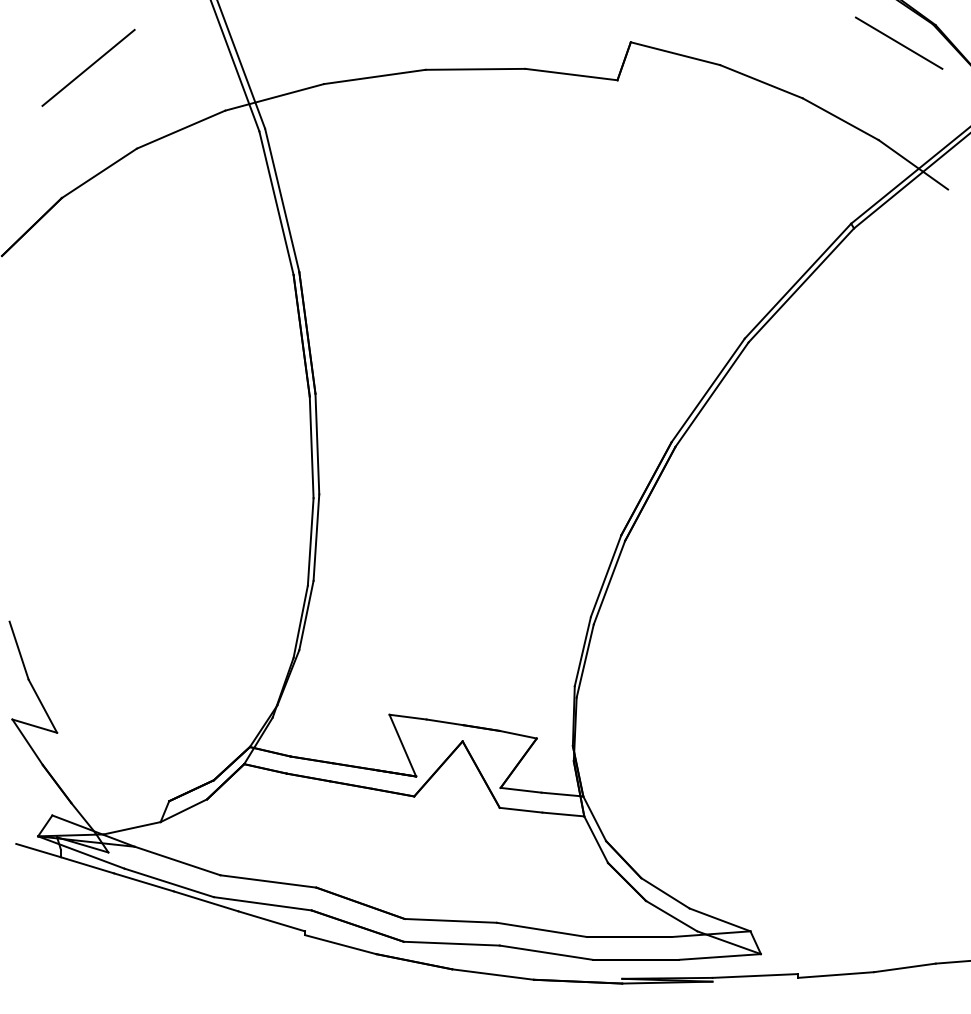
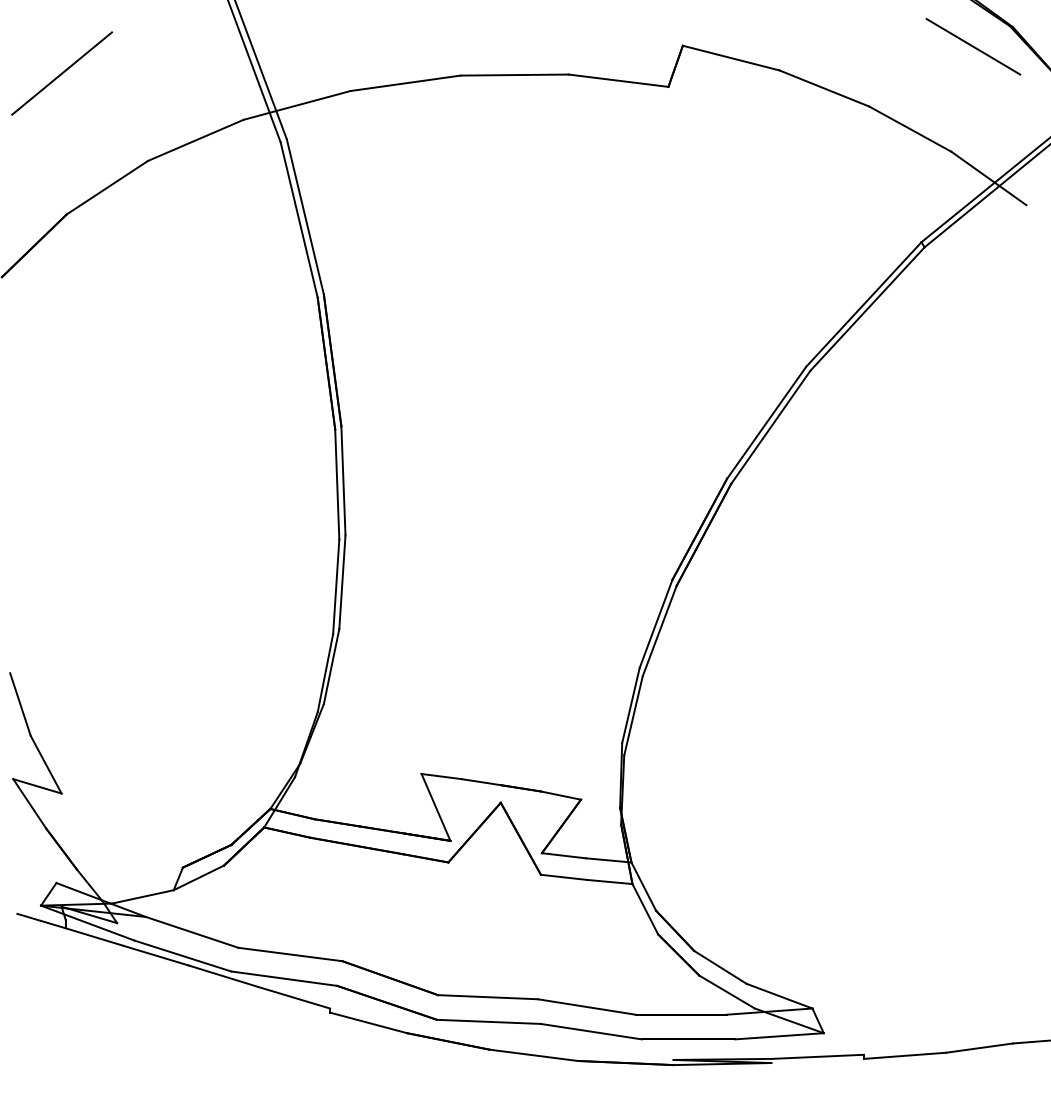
line: (88, 67) -> (62, 73), moved

